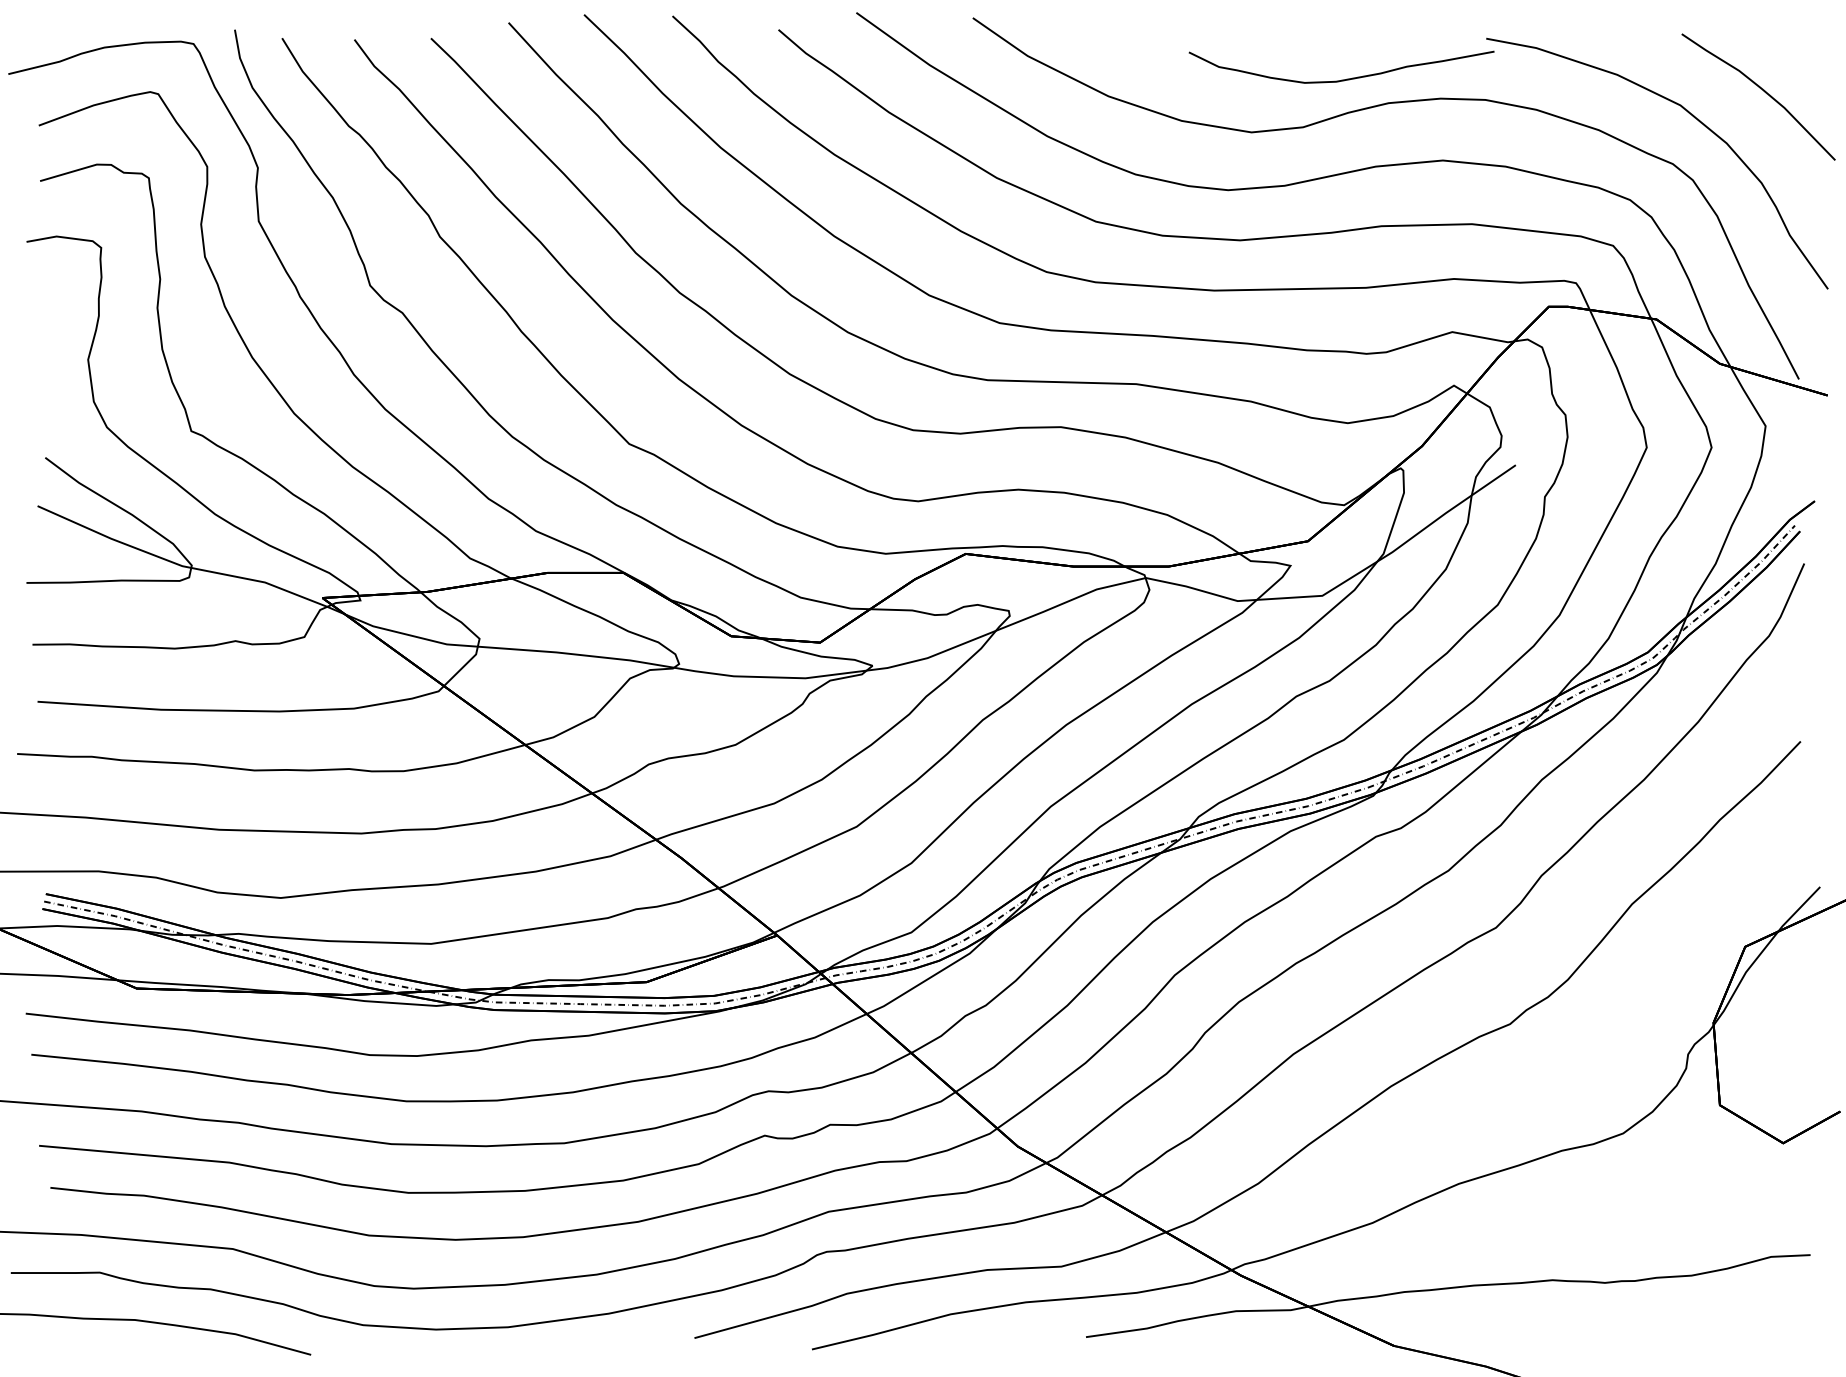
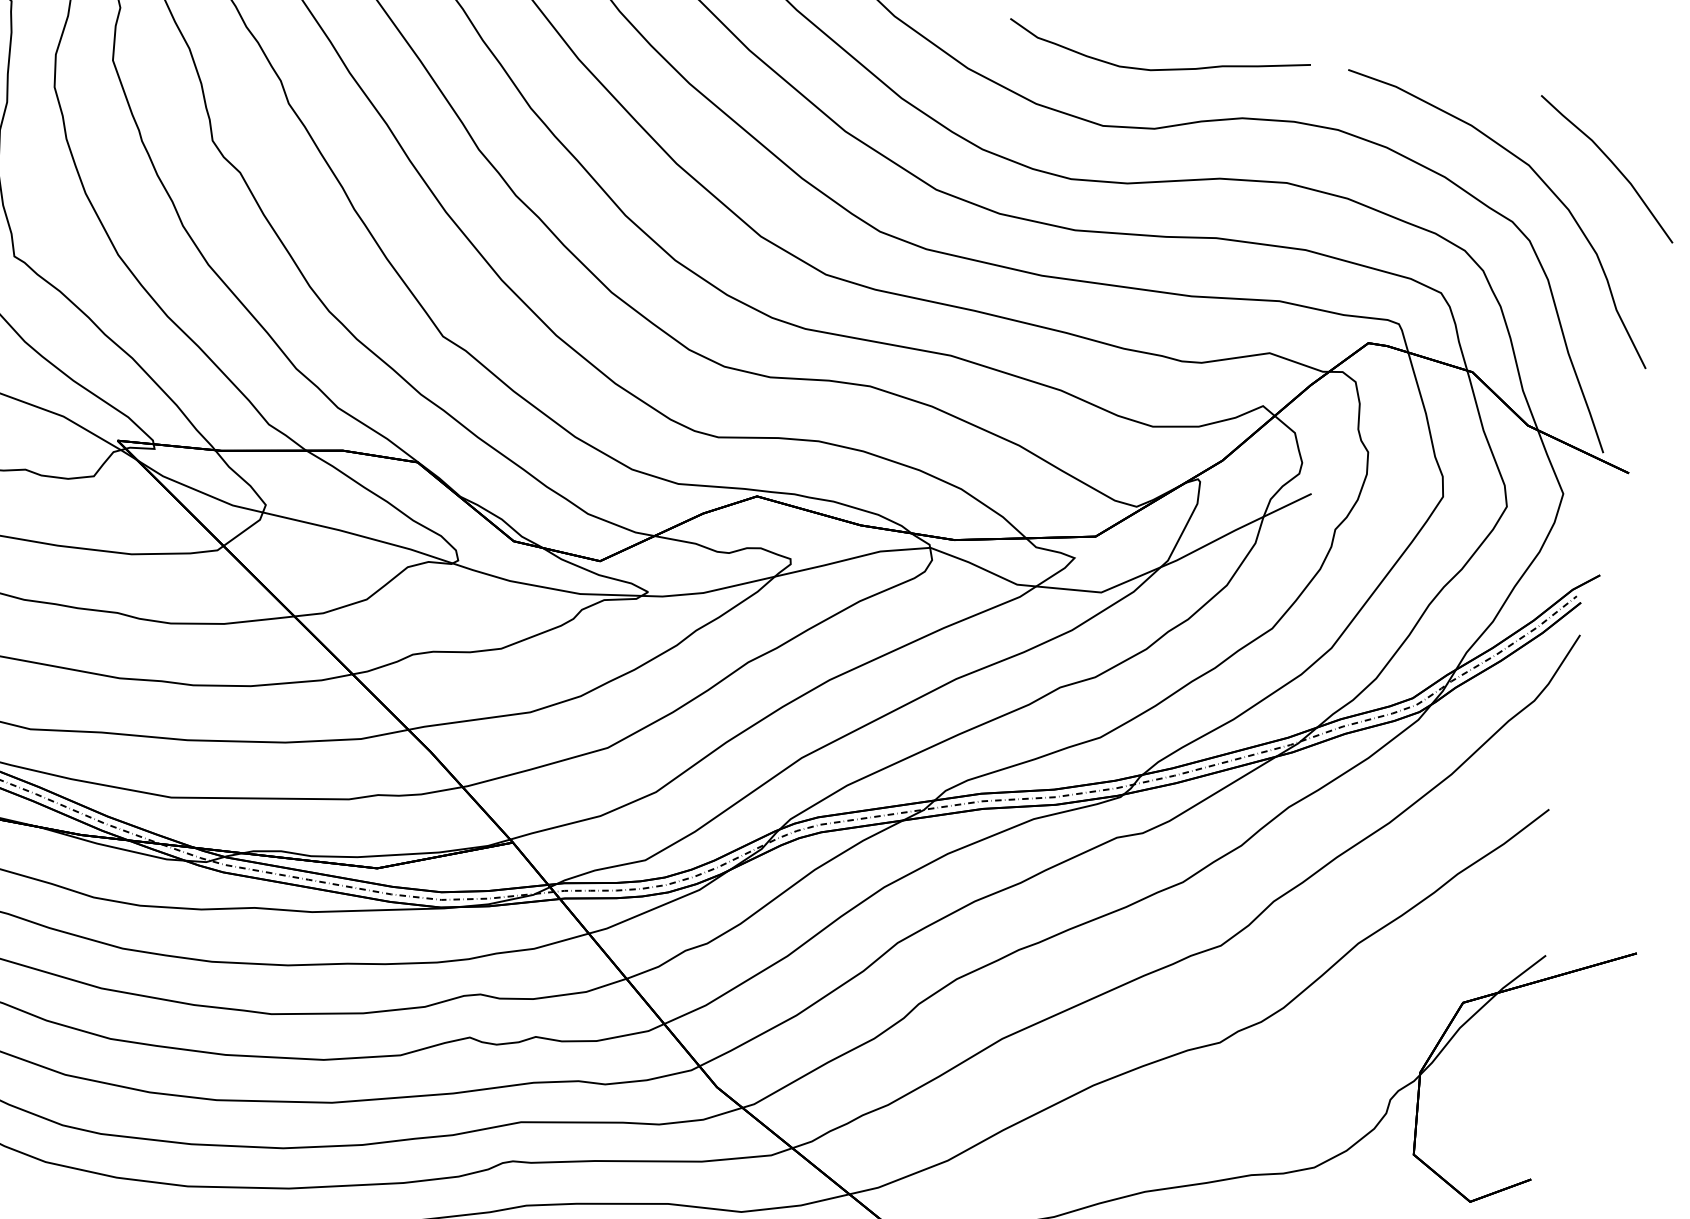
curve: (1346, 78) -> (1161, 68), moved

